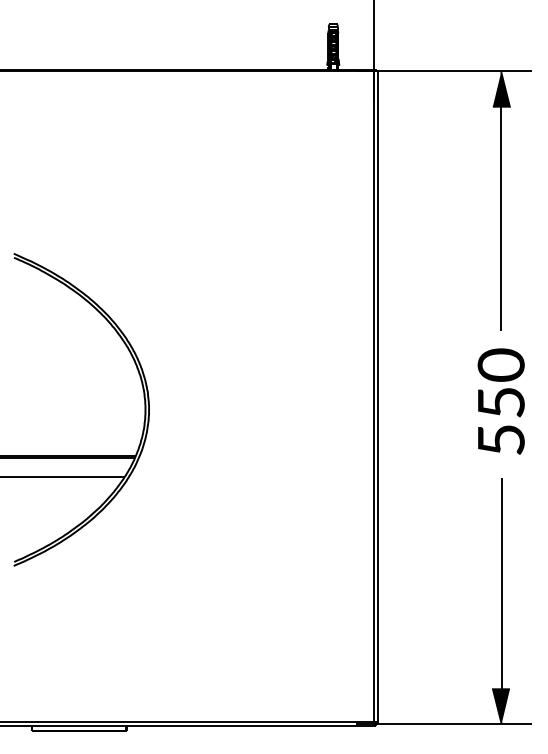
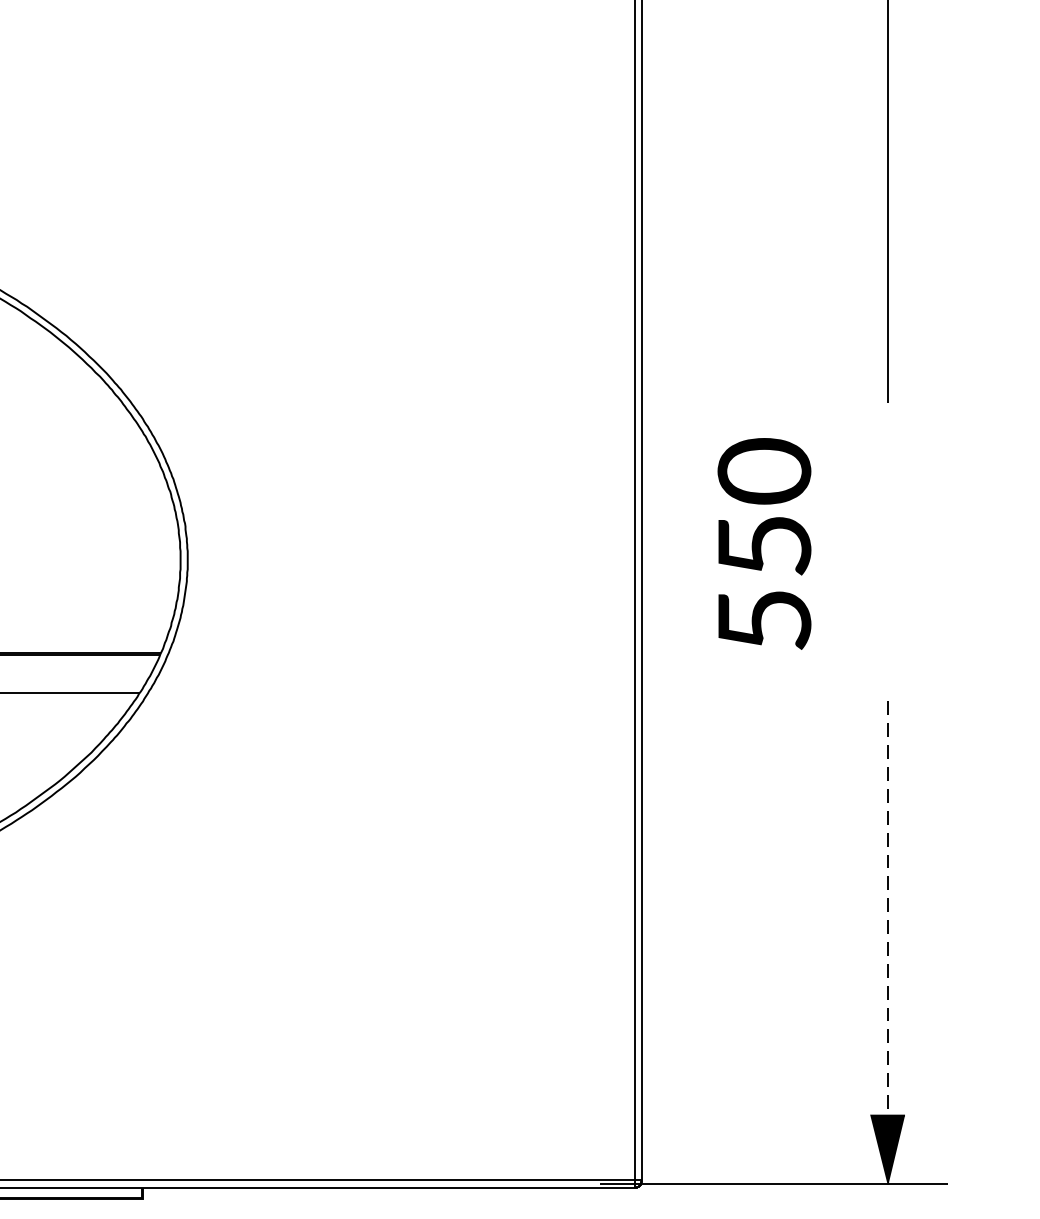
text: (500, 401) -> (763, 543), moved
line: (501, 592) -> (888, 923), solid -> dashed

